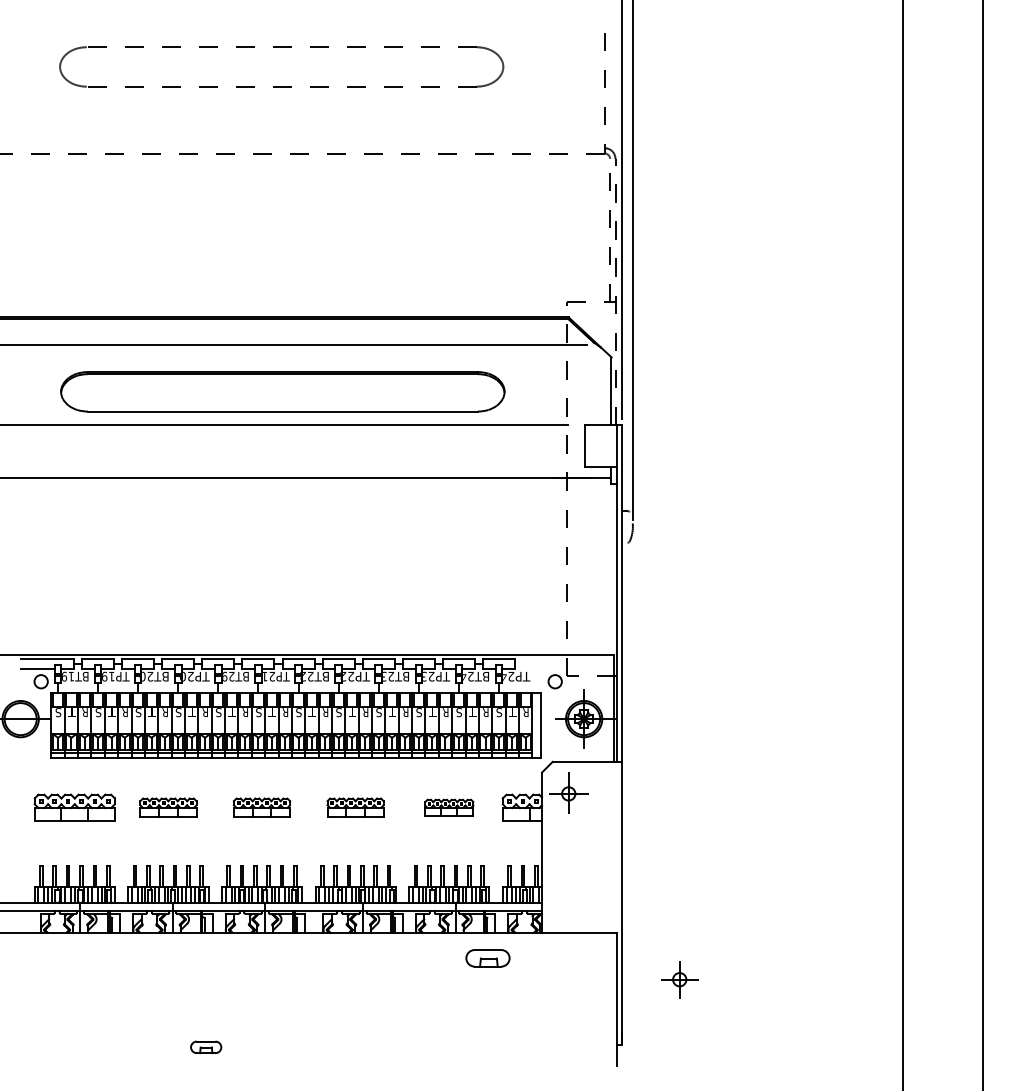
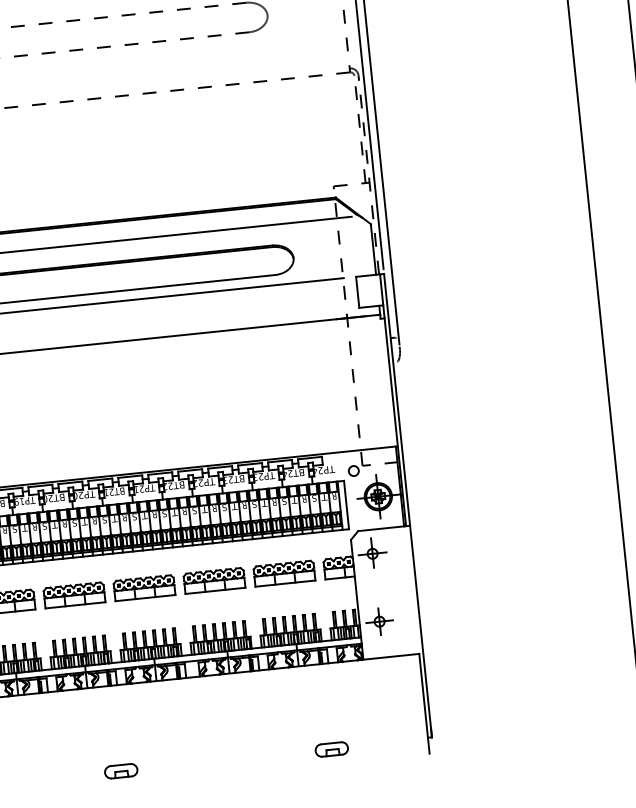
text: (225, 676) -> (106, 492), BT29 -> BT21
part: (168, 807) -> (74, 594), size x1.43
part: (261, 807) -> (144, 587), size x1.43
part: (355, 807) -> (214, 580), size x1.43
part: (449, 807) -> (284, 573), size x1.67
part: (487, 958) -> (331, 749), moved
part: (679, 979) -> (379, 621), moved
part: (205, 1047) -> (120, 771), size x1.43

